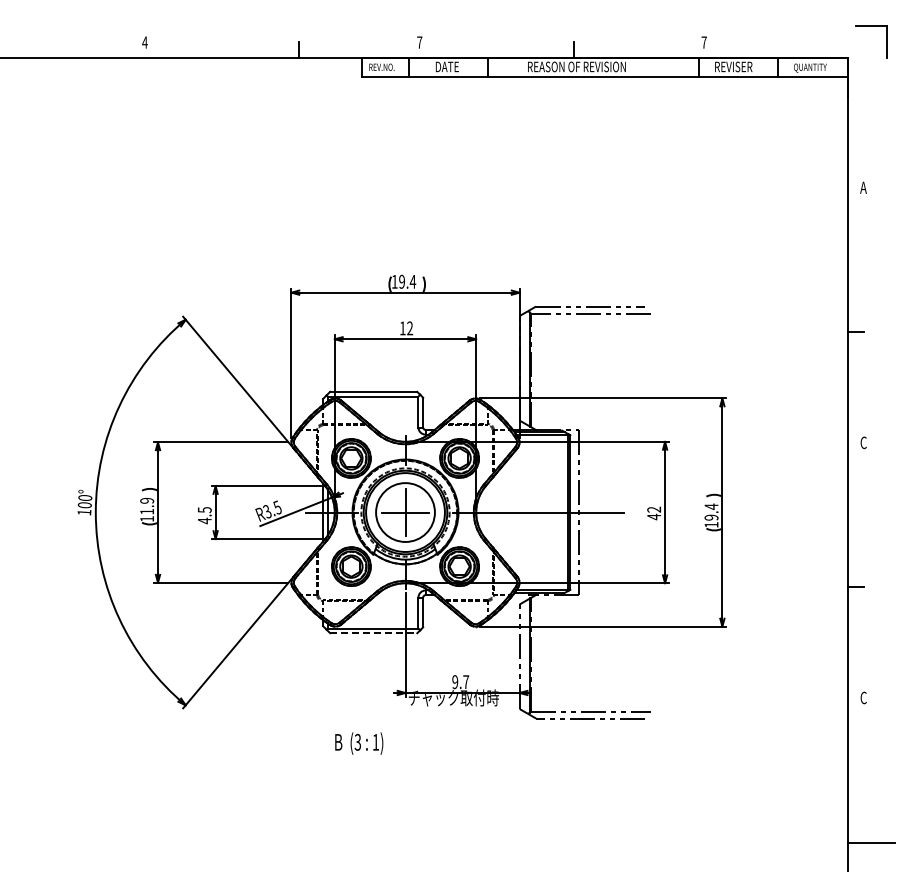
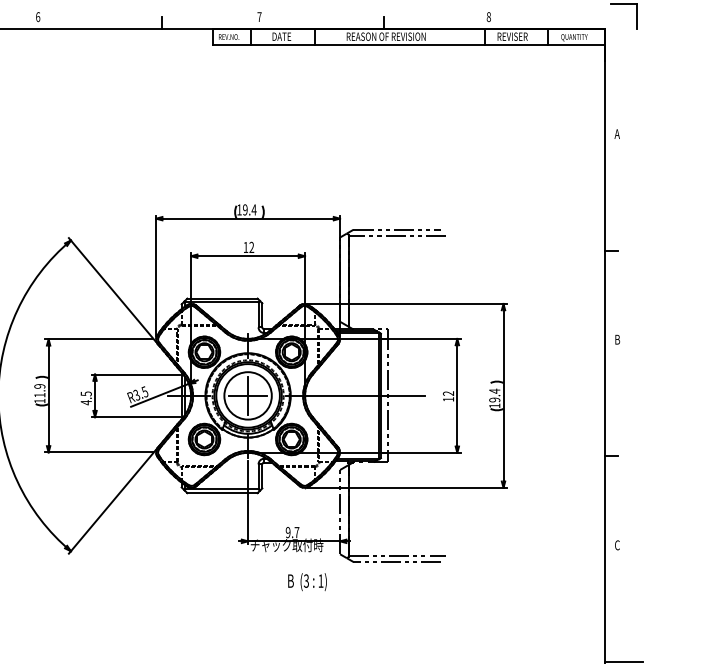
text: (144, 42) -> (37, 17), 4 -> 6
text: (703, 42) -> (488, 17), 7 -> 8
text: (863, 442) -> (617, 339), C -> B
text: (654, 516) -> (448, 399), 42 -> 12
line: (373, 633) -> (222, 493), dashed -> solid
text: (359, 743) -> (307, 582), moved

